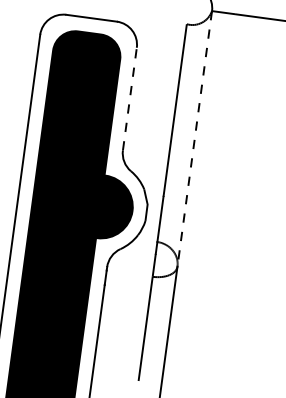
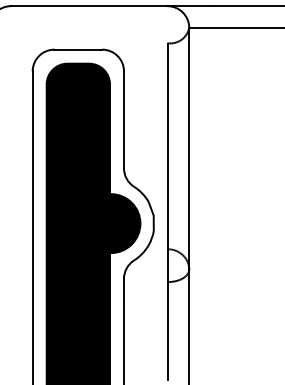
line: (130, 98) -> (124, 119), dashed -> solid
line: (195, 138) -> (189, 148), dashed -> solid

